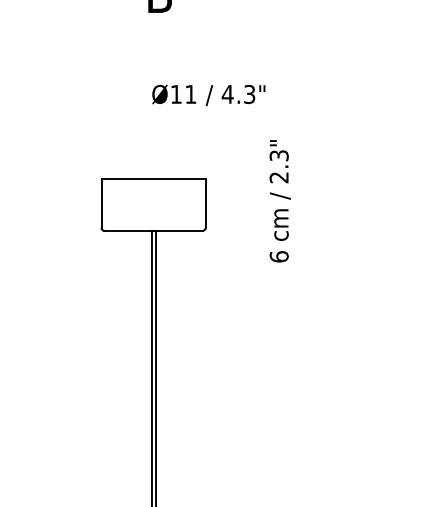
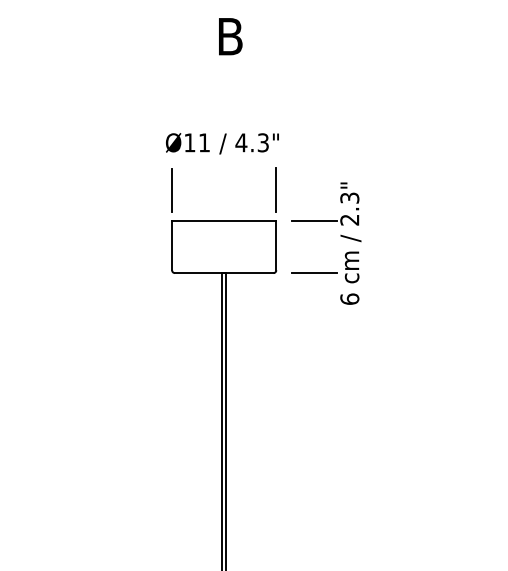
text: (208, 95) -> (222, 143), moved
line: (205, 147) -> (276, 189), added
line: (101, 148) -> (172, 190), added
line: (242, 179) -> (313, 221), added
line: (242, 231) -> (313, 273), added

